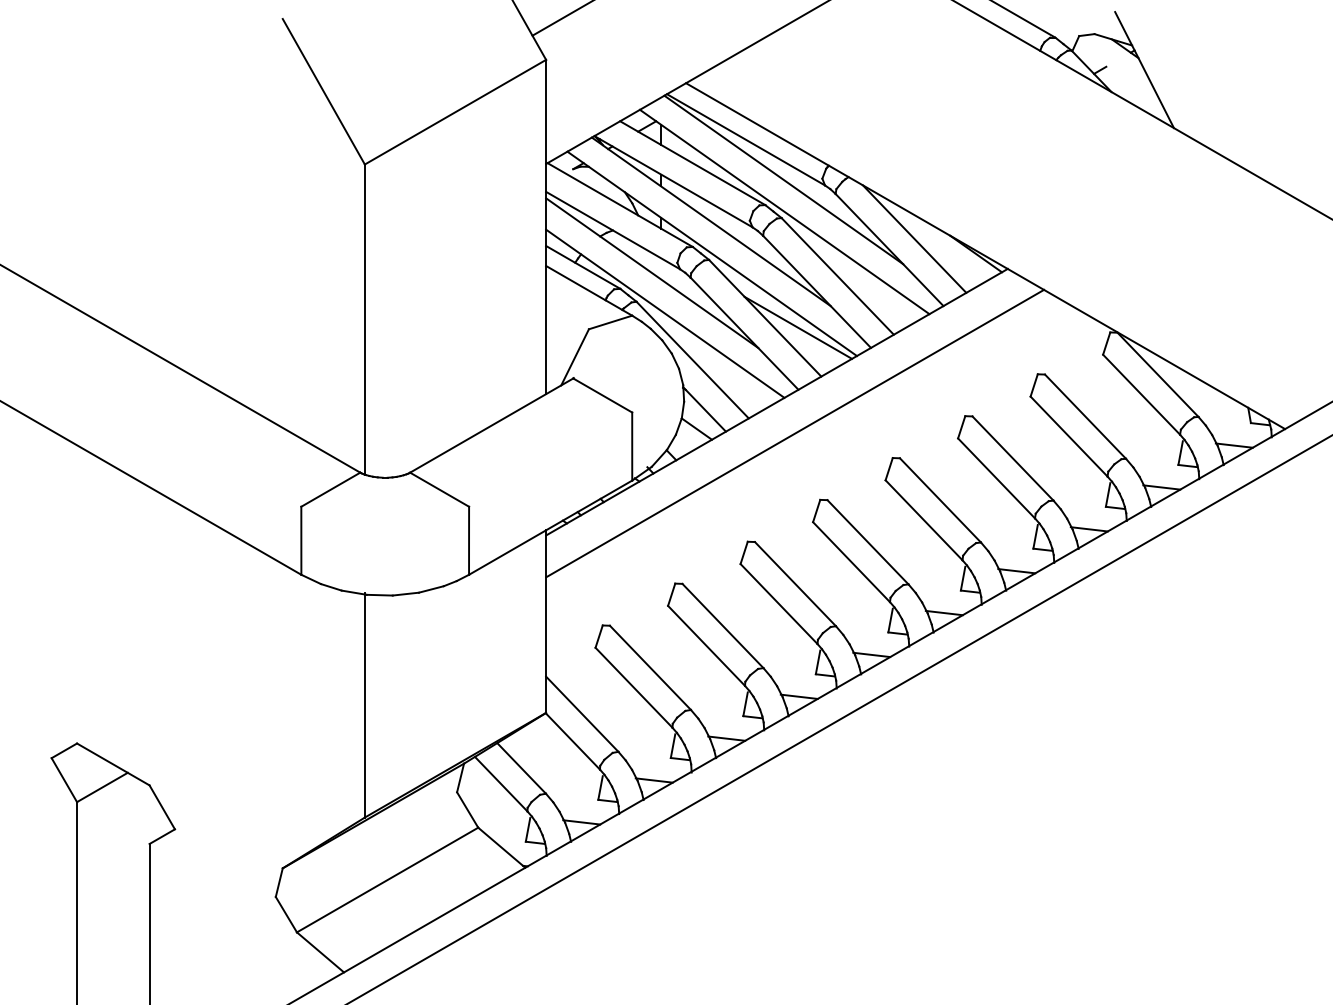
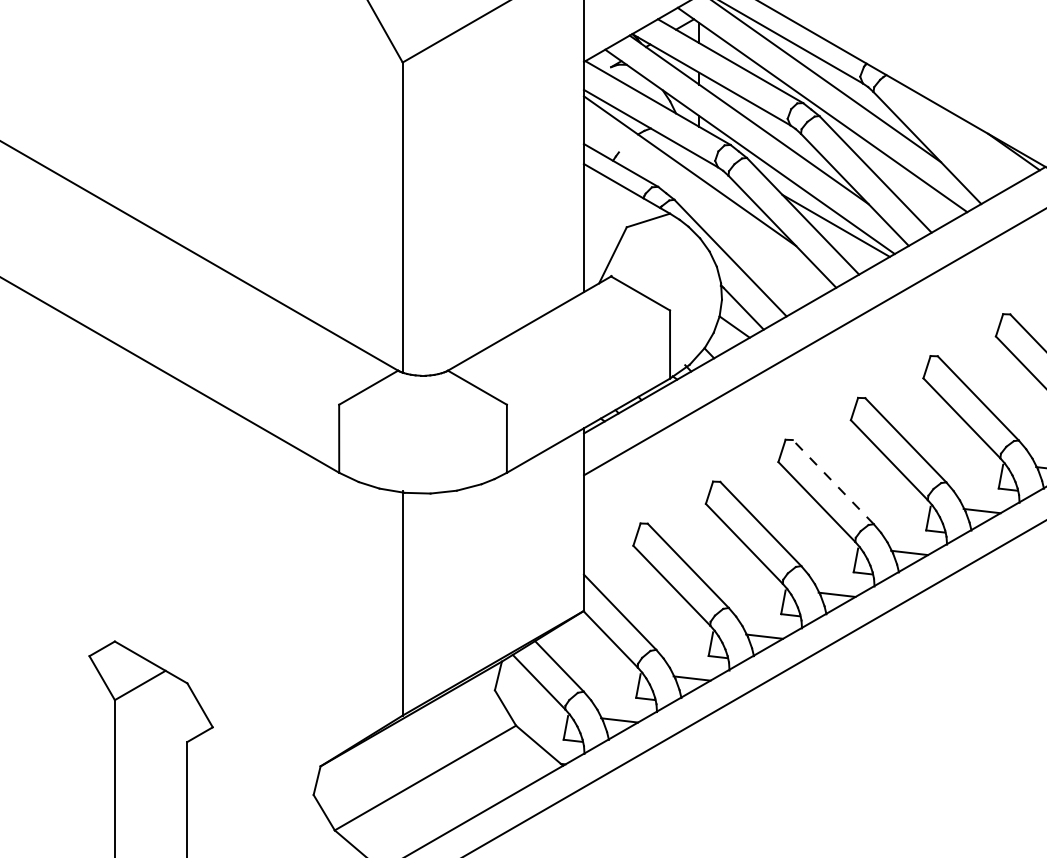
line: (914, 238) -> (952, 136), removed
line: (665, 313) -> (703, 211), removed
line: (795, 583) -> (833, 481), solid -> dashed

